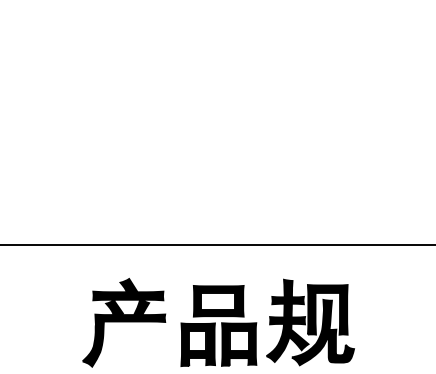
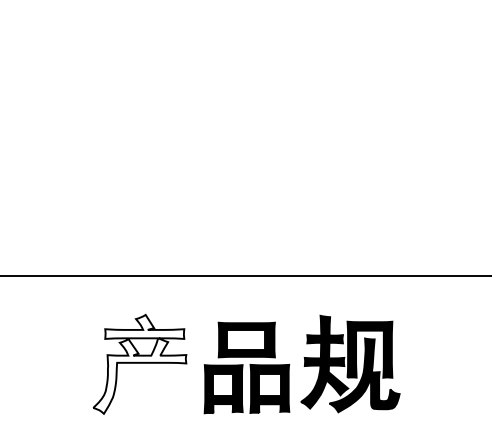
fill: (123, 322) -> (139, 364), removed

